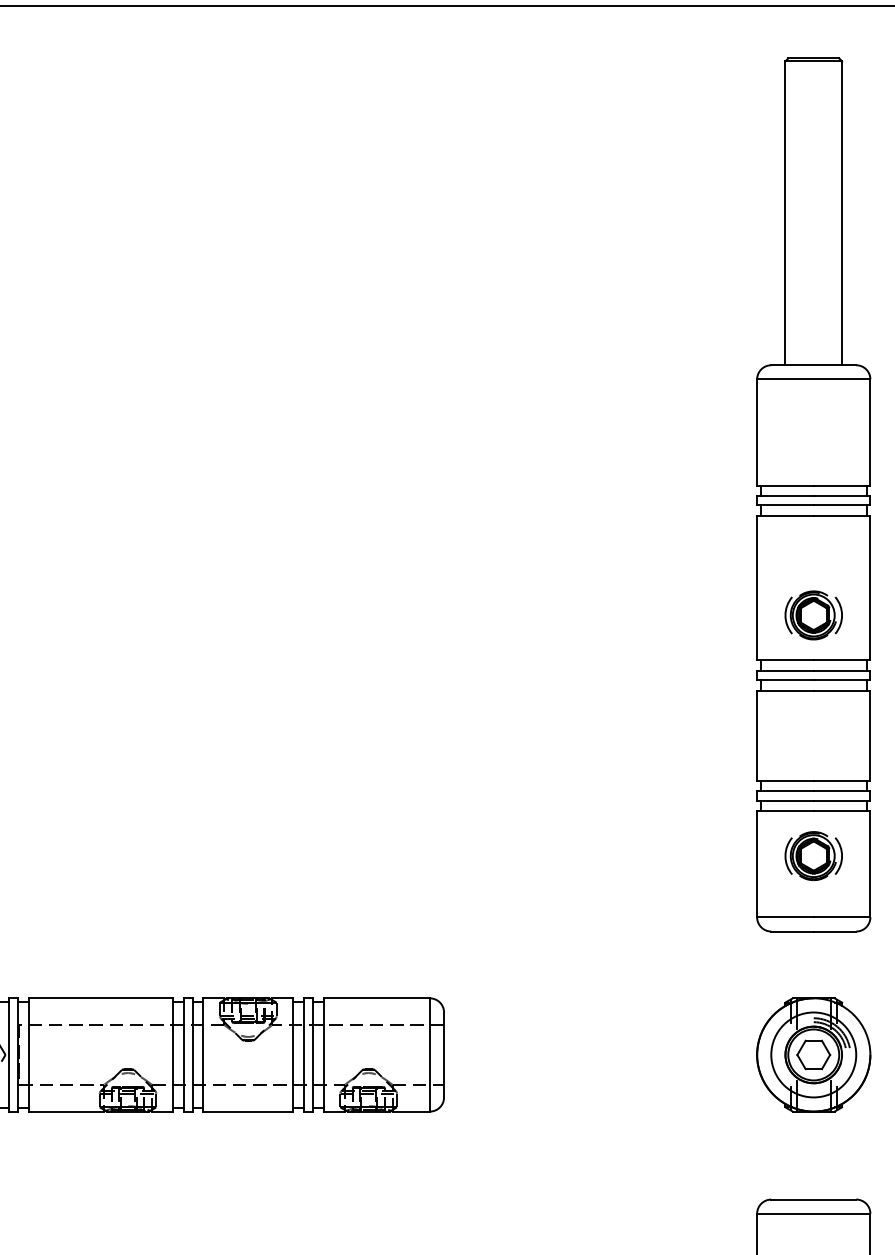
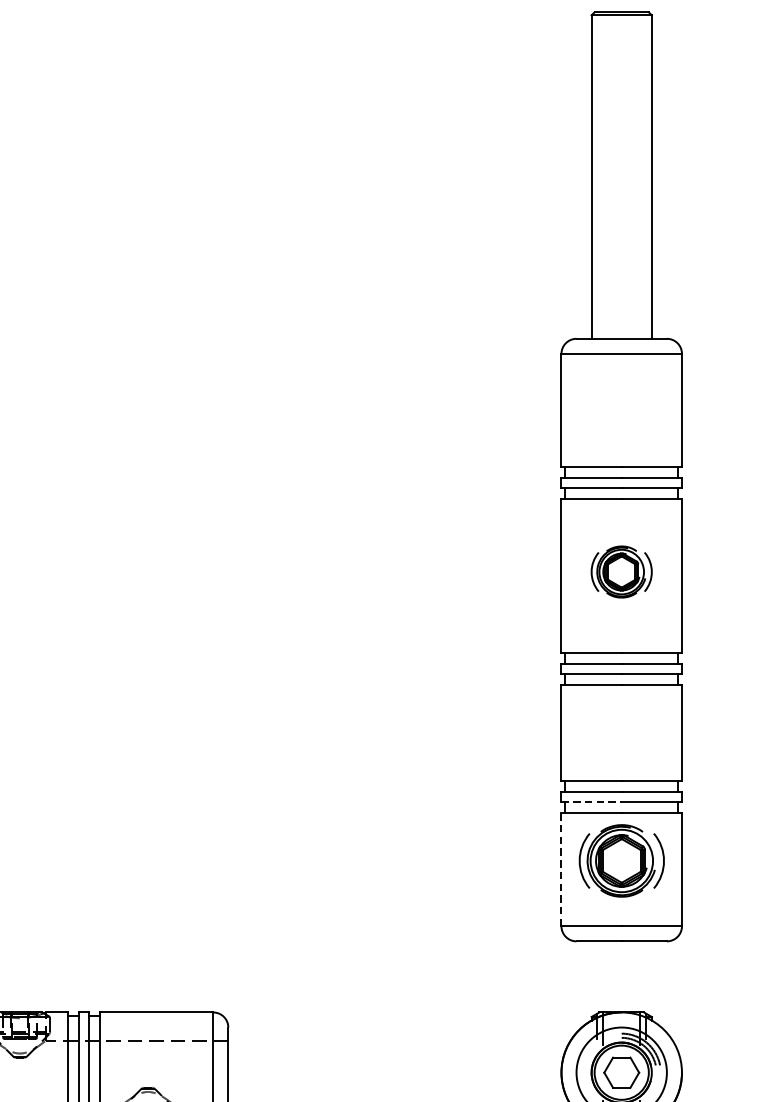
part: (813, 615) -> (621, 572), moved
line: (785, 800) -> (591, 801), solid -> dashed
part: (813, 856) -> (621, 861), size x1.4
line: (757, 864) -> (561, 870), solid -> dashed

